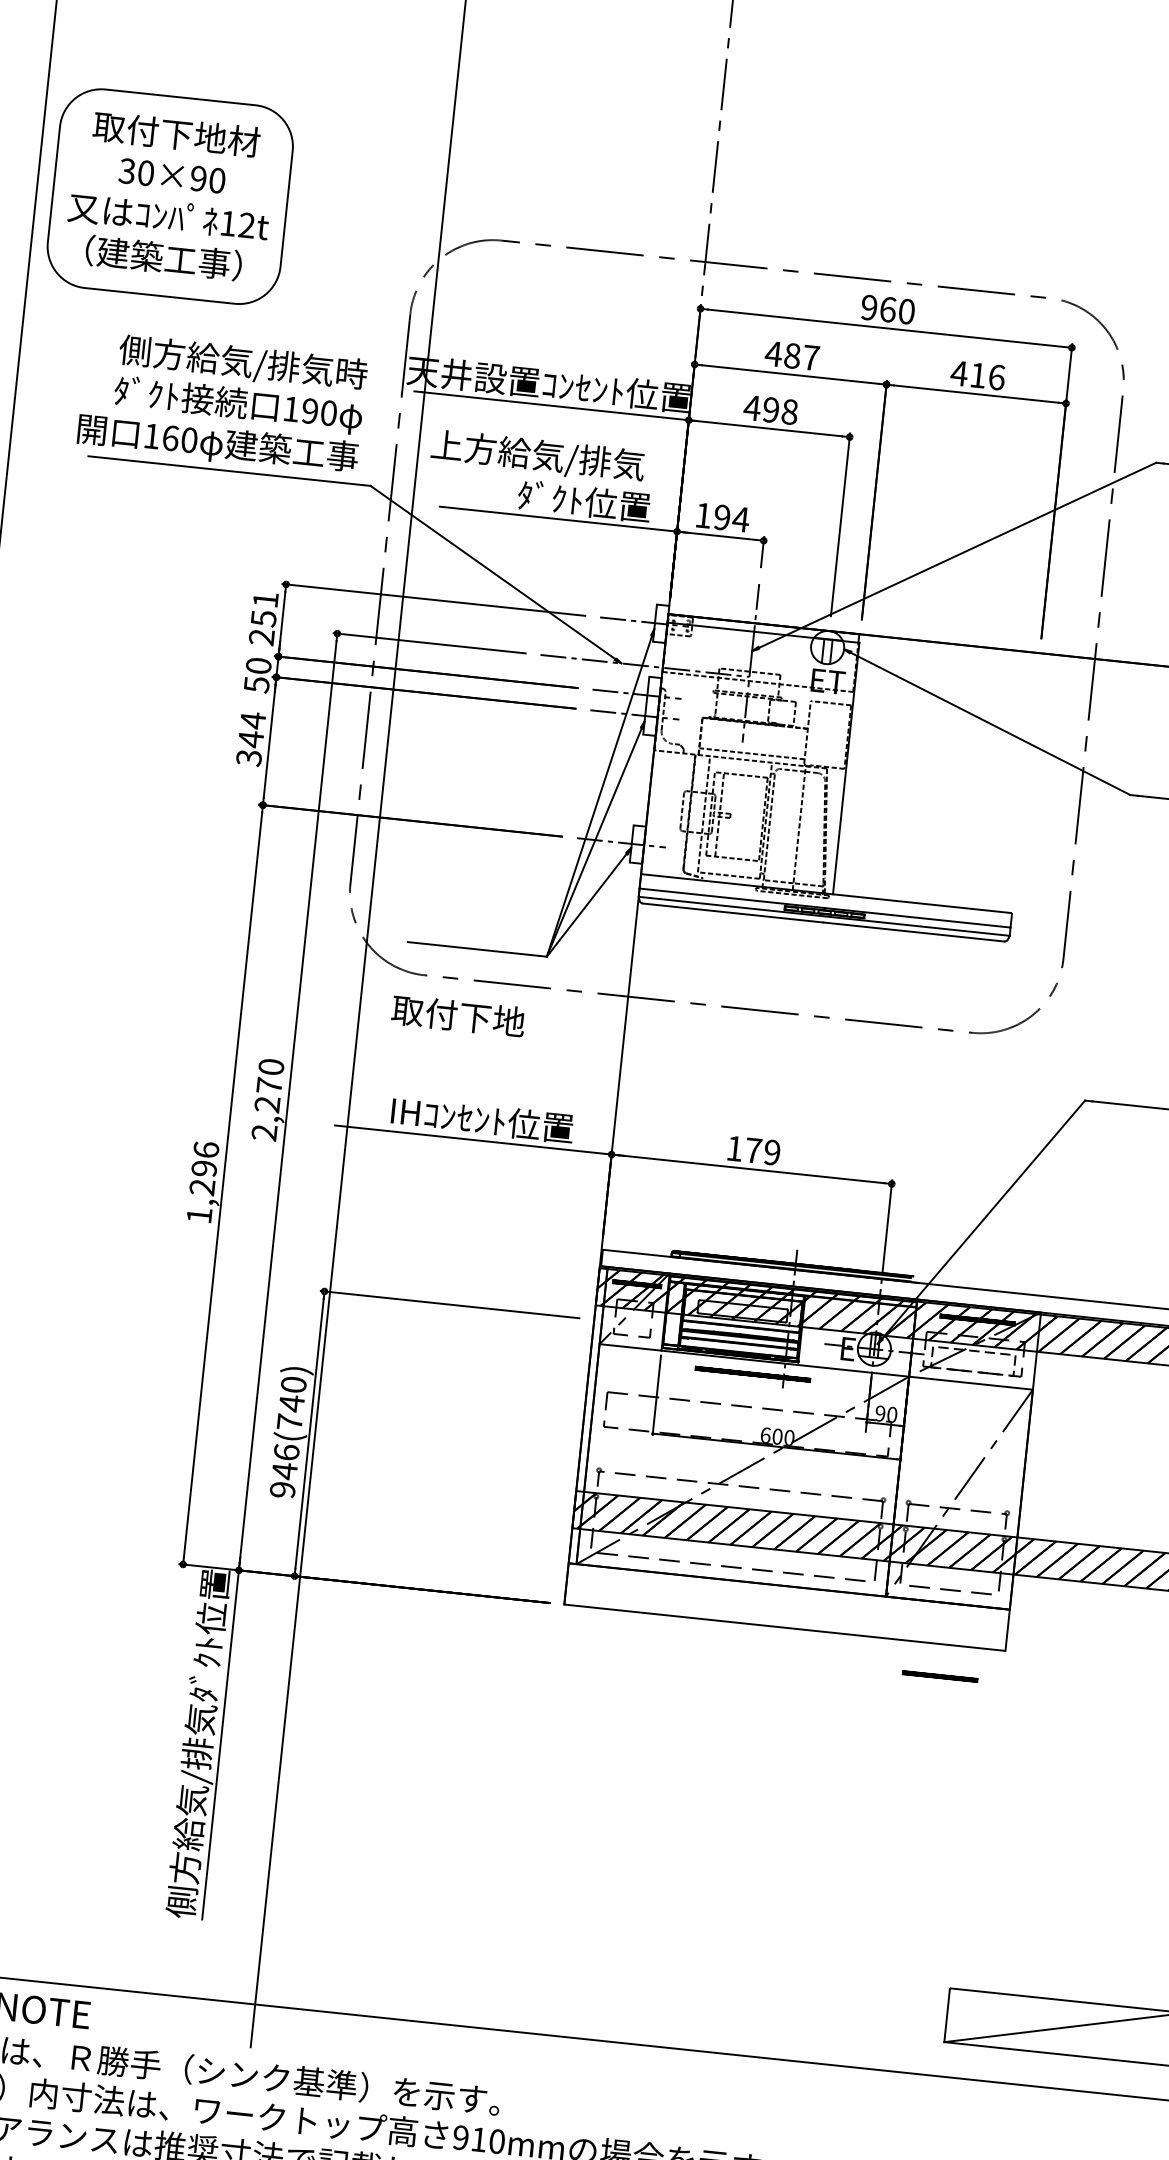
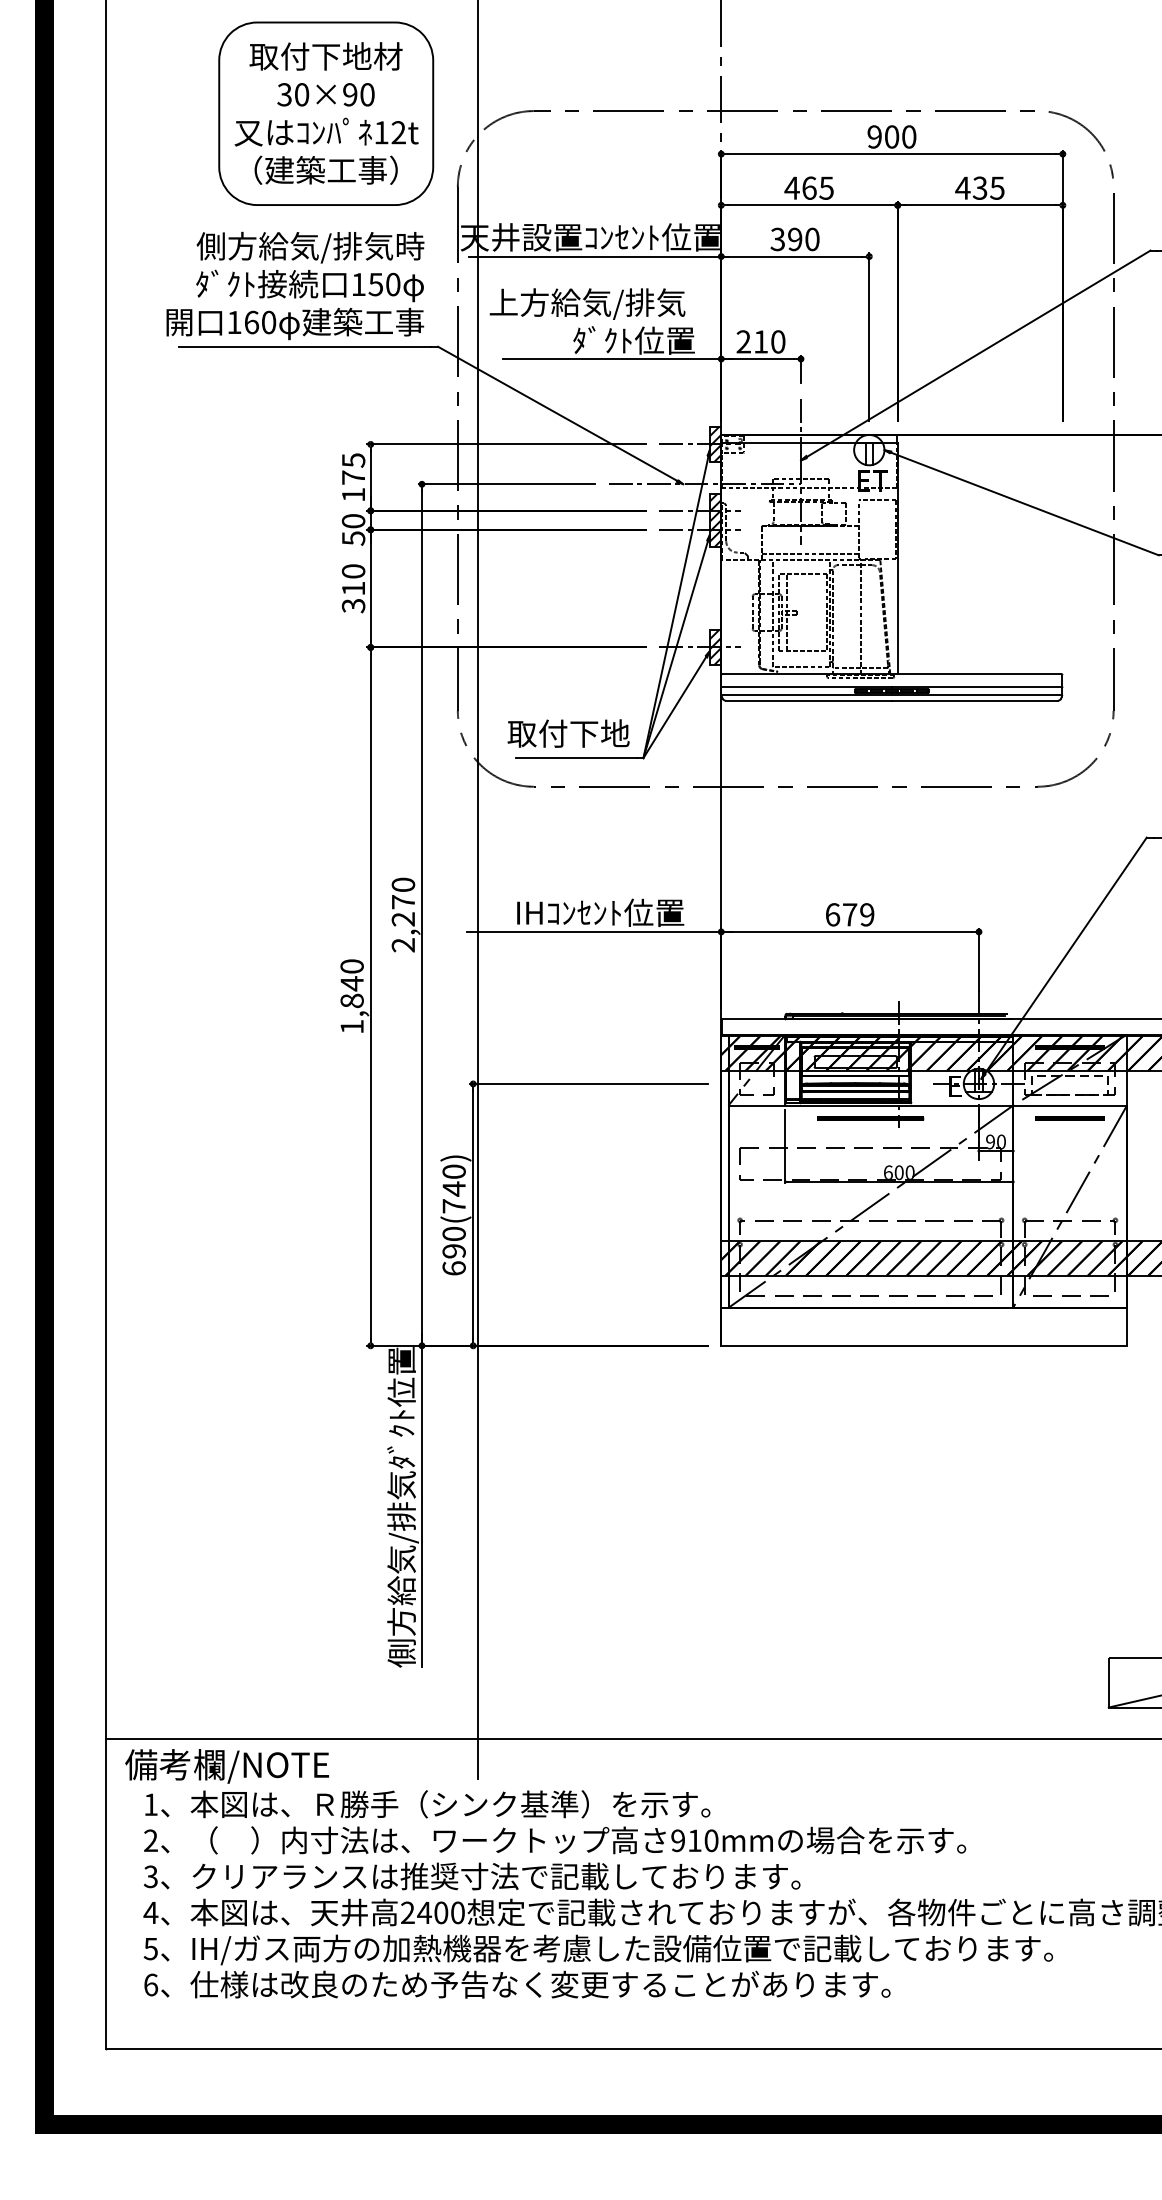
part: (170, 196) -> (326, 113), moved
text: (888, 309) -> (892, 136), 960 -> 900
text: (801, 356) -> (817, 187), 487 -> 465
text: (987, 375) -> (988, 187), 416 -> 435
text: (770, 410) -> (794, 239), 498 -> 390
text: (309, 411) -> (375, 284), 190 -> 150
text: (721, 517) -> (760, 341), 194 -> 210
text: (263, 618) -> (353, 477), 251 -> 175
hatch: (661, 623) -> (715, 444), added
hatch: (652, 705) -> (715, 519), added
text: (252, 729) -> (353, 579), 344 -> 310
hatch: (637, 844) -> (715, 647), added
text: (458, 1015) -> (568, 733), moved
text: (735, 1148) -> (833, 914), 179 -> 679
text: (203, 1168) -> (351, 983), 1,296 -> 1,840
text: (284, 1470) -> (453, 1250), 946(740) -> 690(740)
line: (939, 1676) -> (1069, 1118), moved

